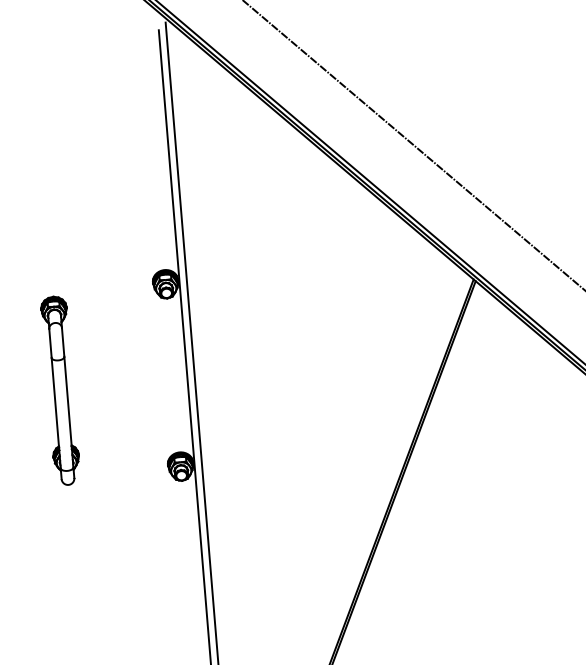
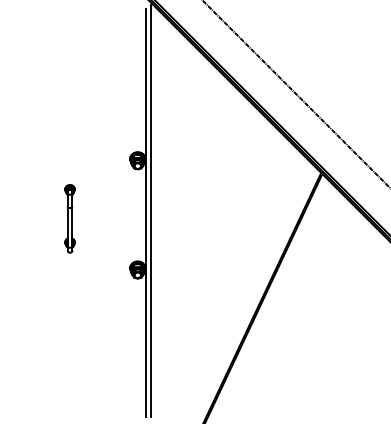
part: (59, 390) -> (69, 218), size x0.6

